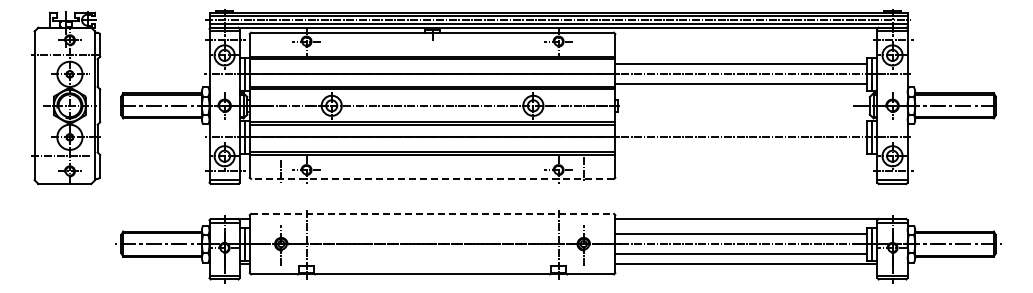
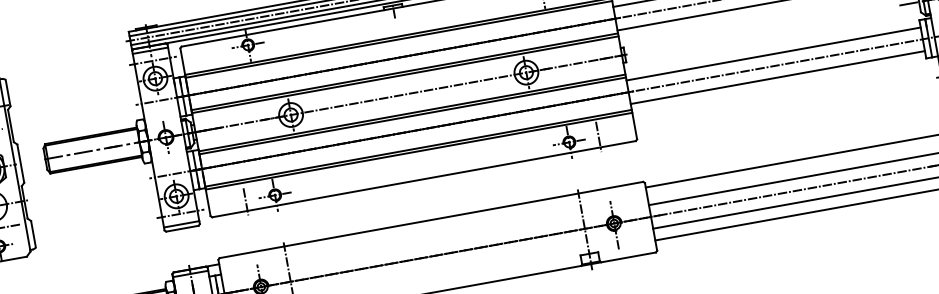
line: (741, 127) -> (773, 54), added
line: (741, 147) -> (778, 77), added
line: (432, 178) -> (423, 178), dashed -> solid
line: (433, 213) -> (432, 219), dashed -> solid

